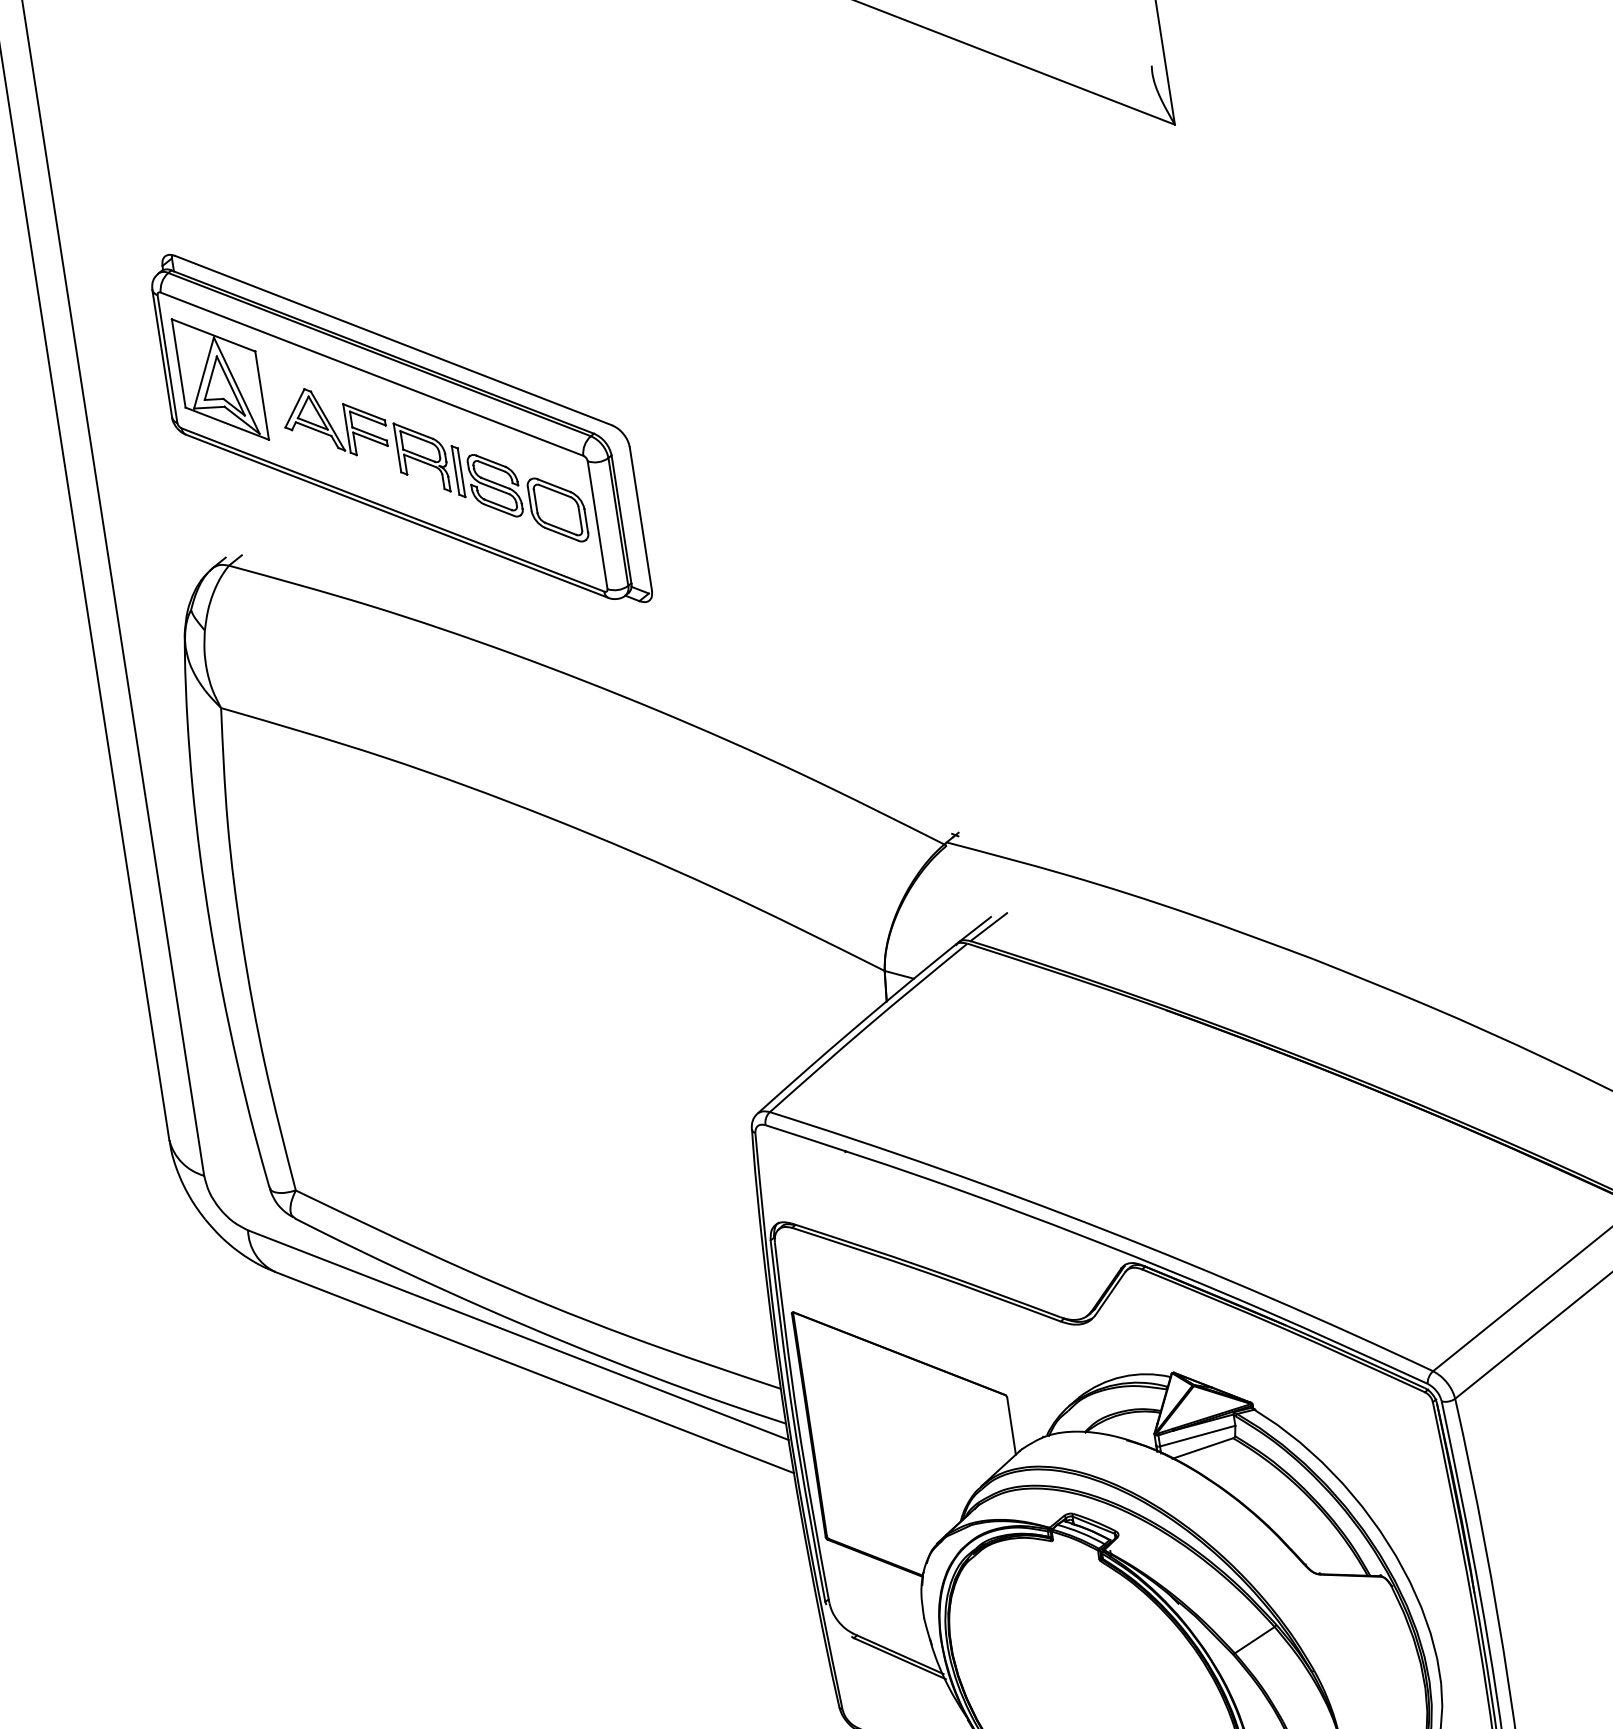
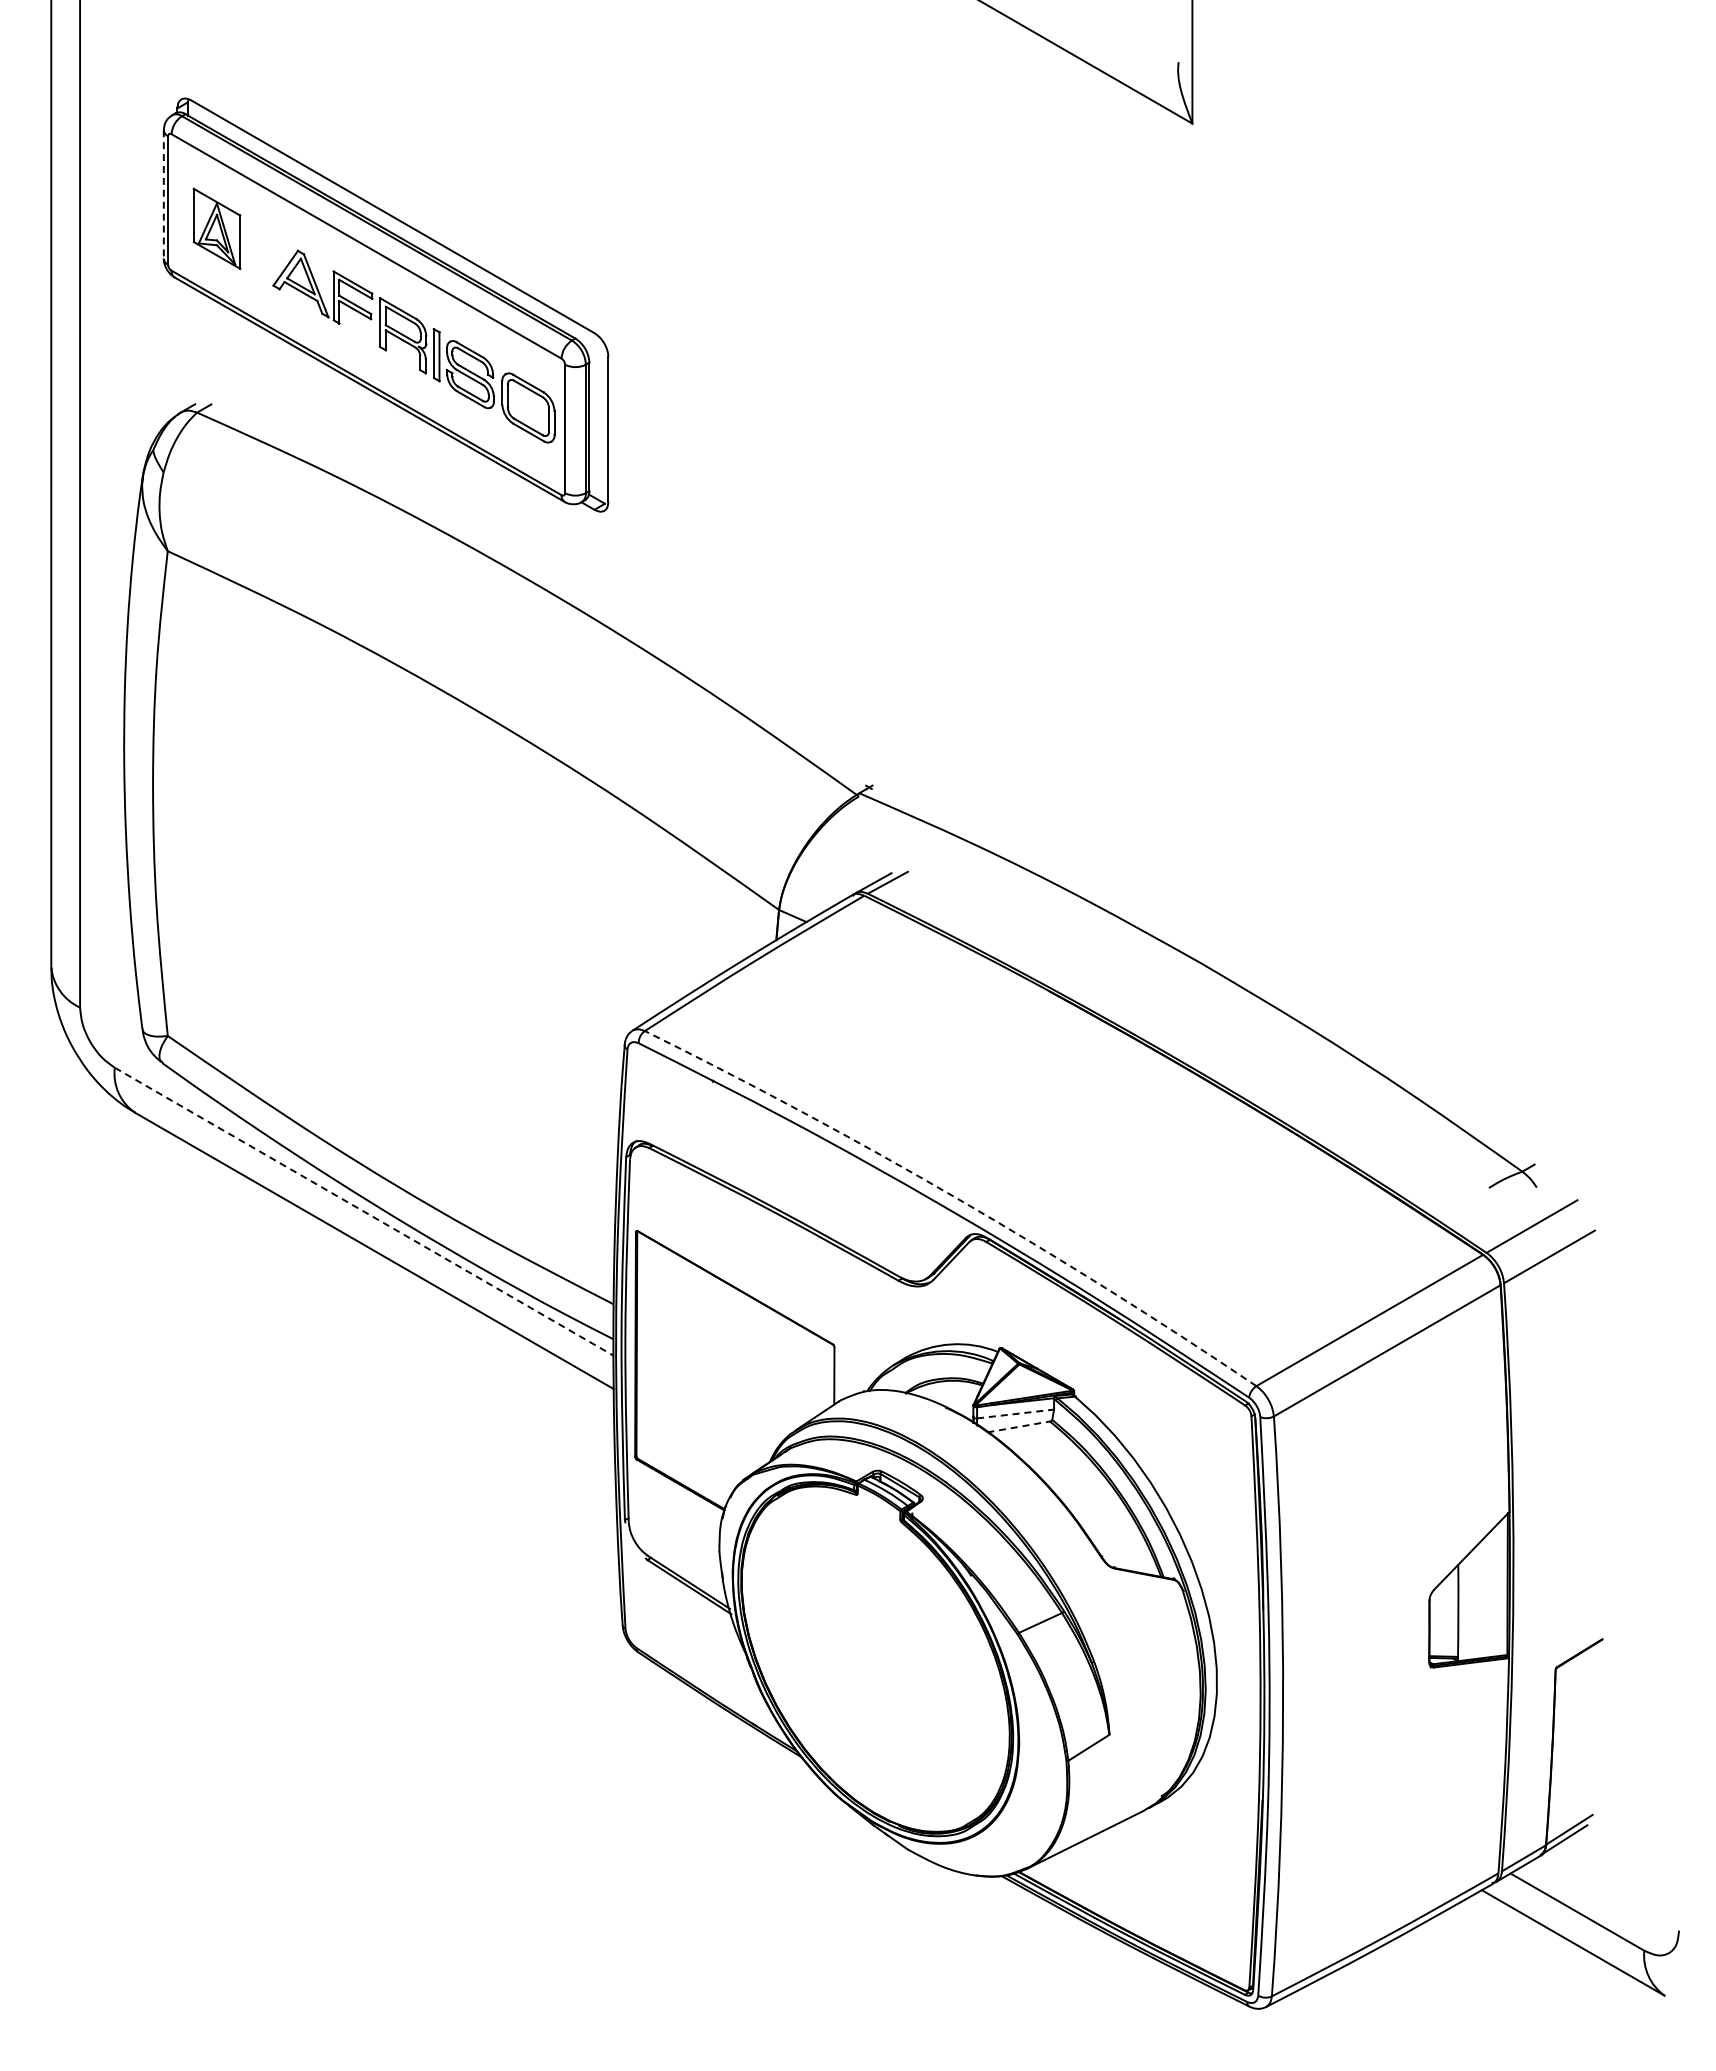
line: (161, 353) -> (163, 194), solid -> dashed
part: (219, 379) -> (216, 228), size x0.6
arc: (1105, 1230) -> (956, 1198), solid -> dashed
line: (518, 1334) -> (364, 1211), solid -> dashed
line: (1197, 1436) -> (1015, 1414), solid -> dashed
line: (1202, 1448) -> (1018, 1426), solid -> dashed

